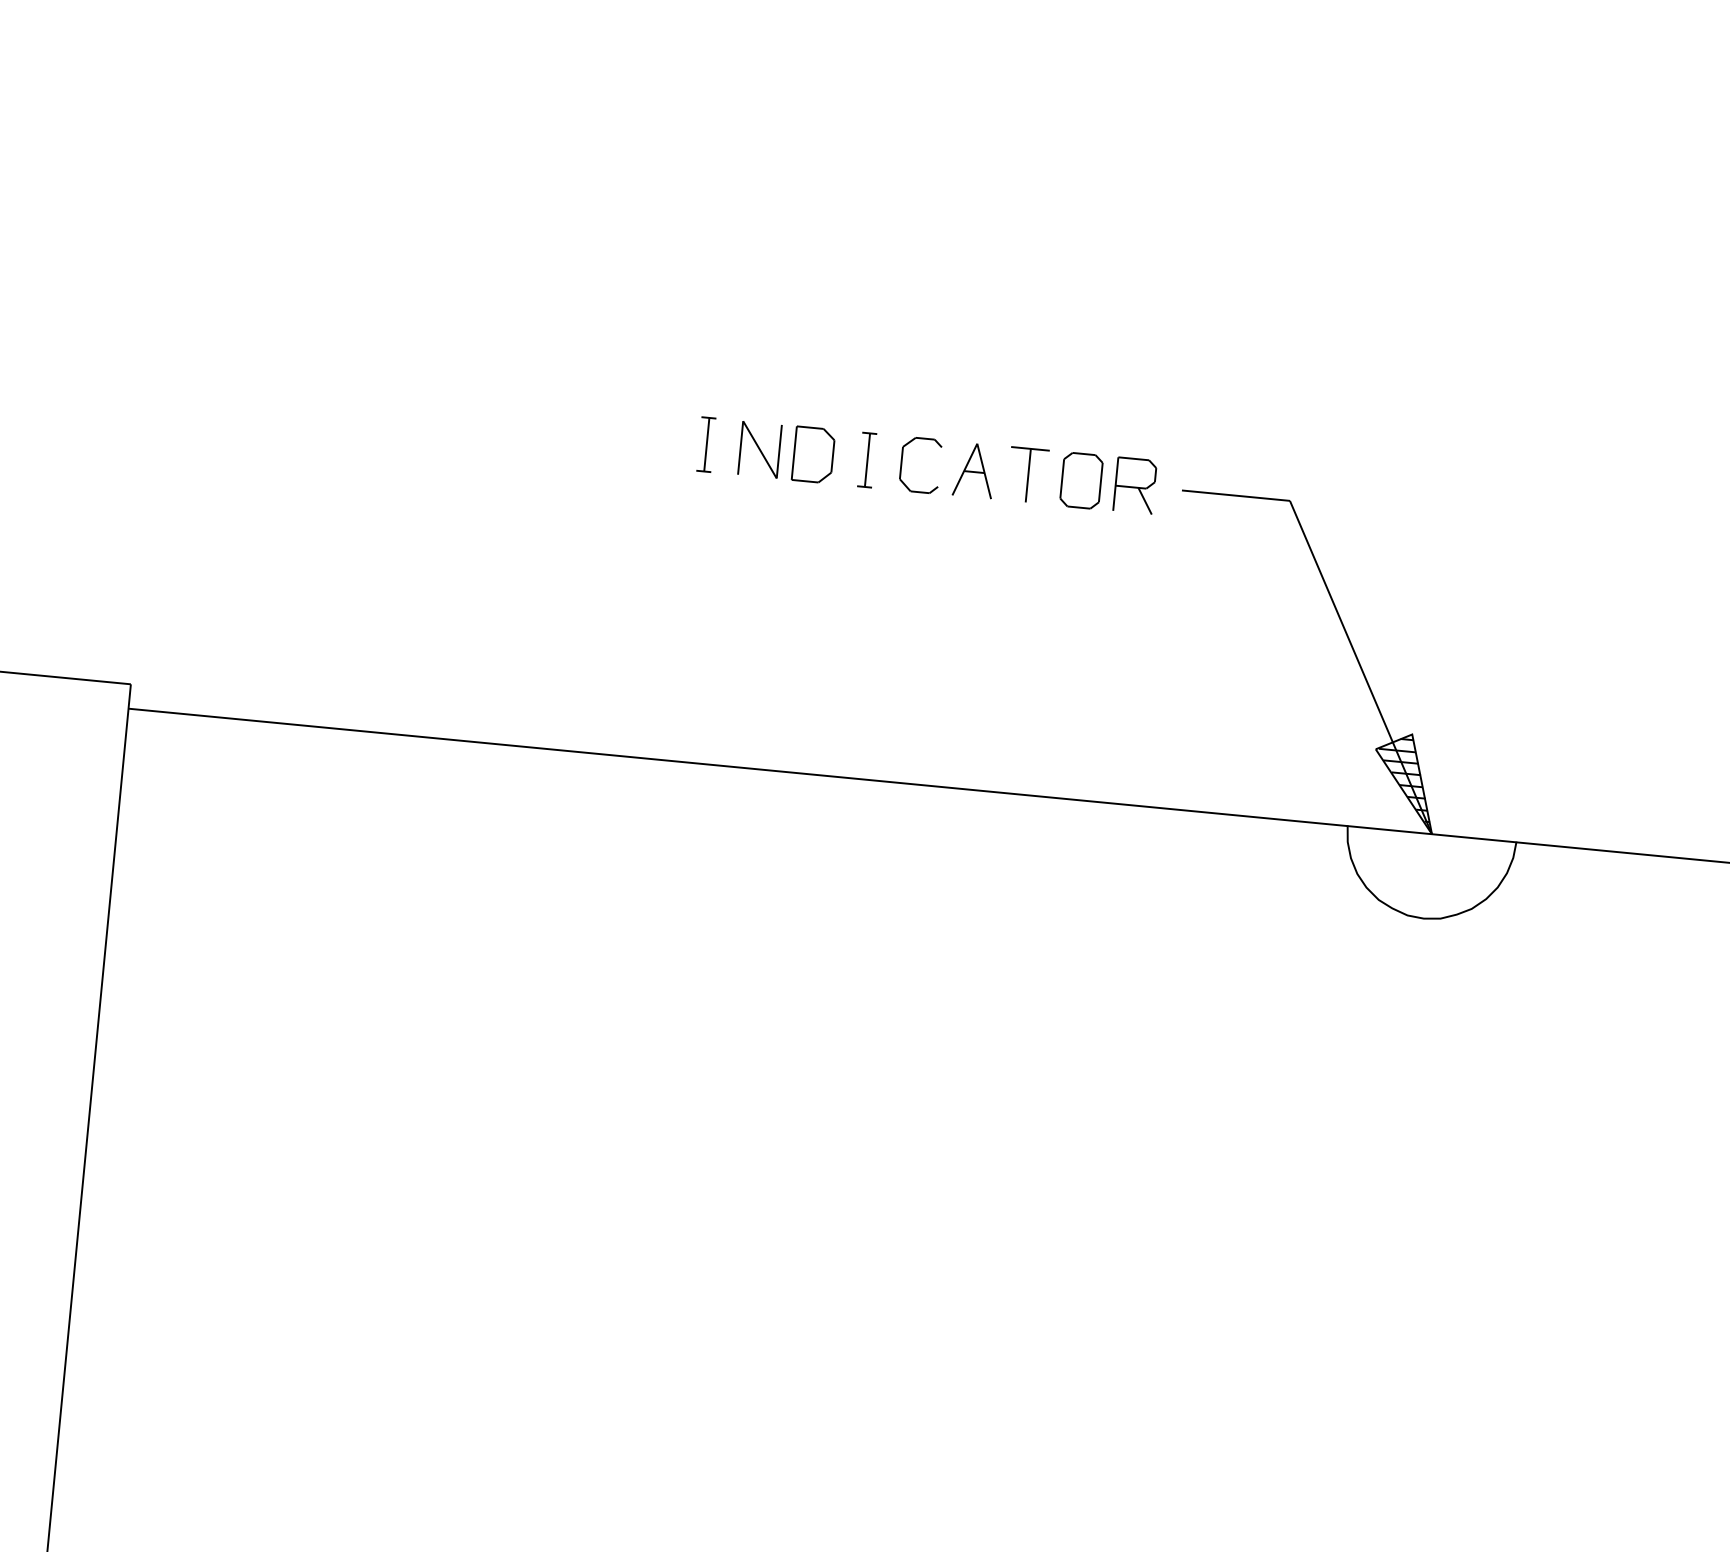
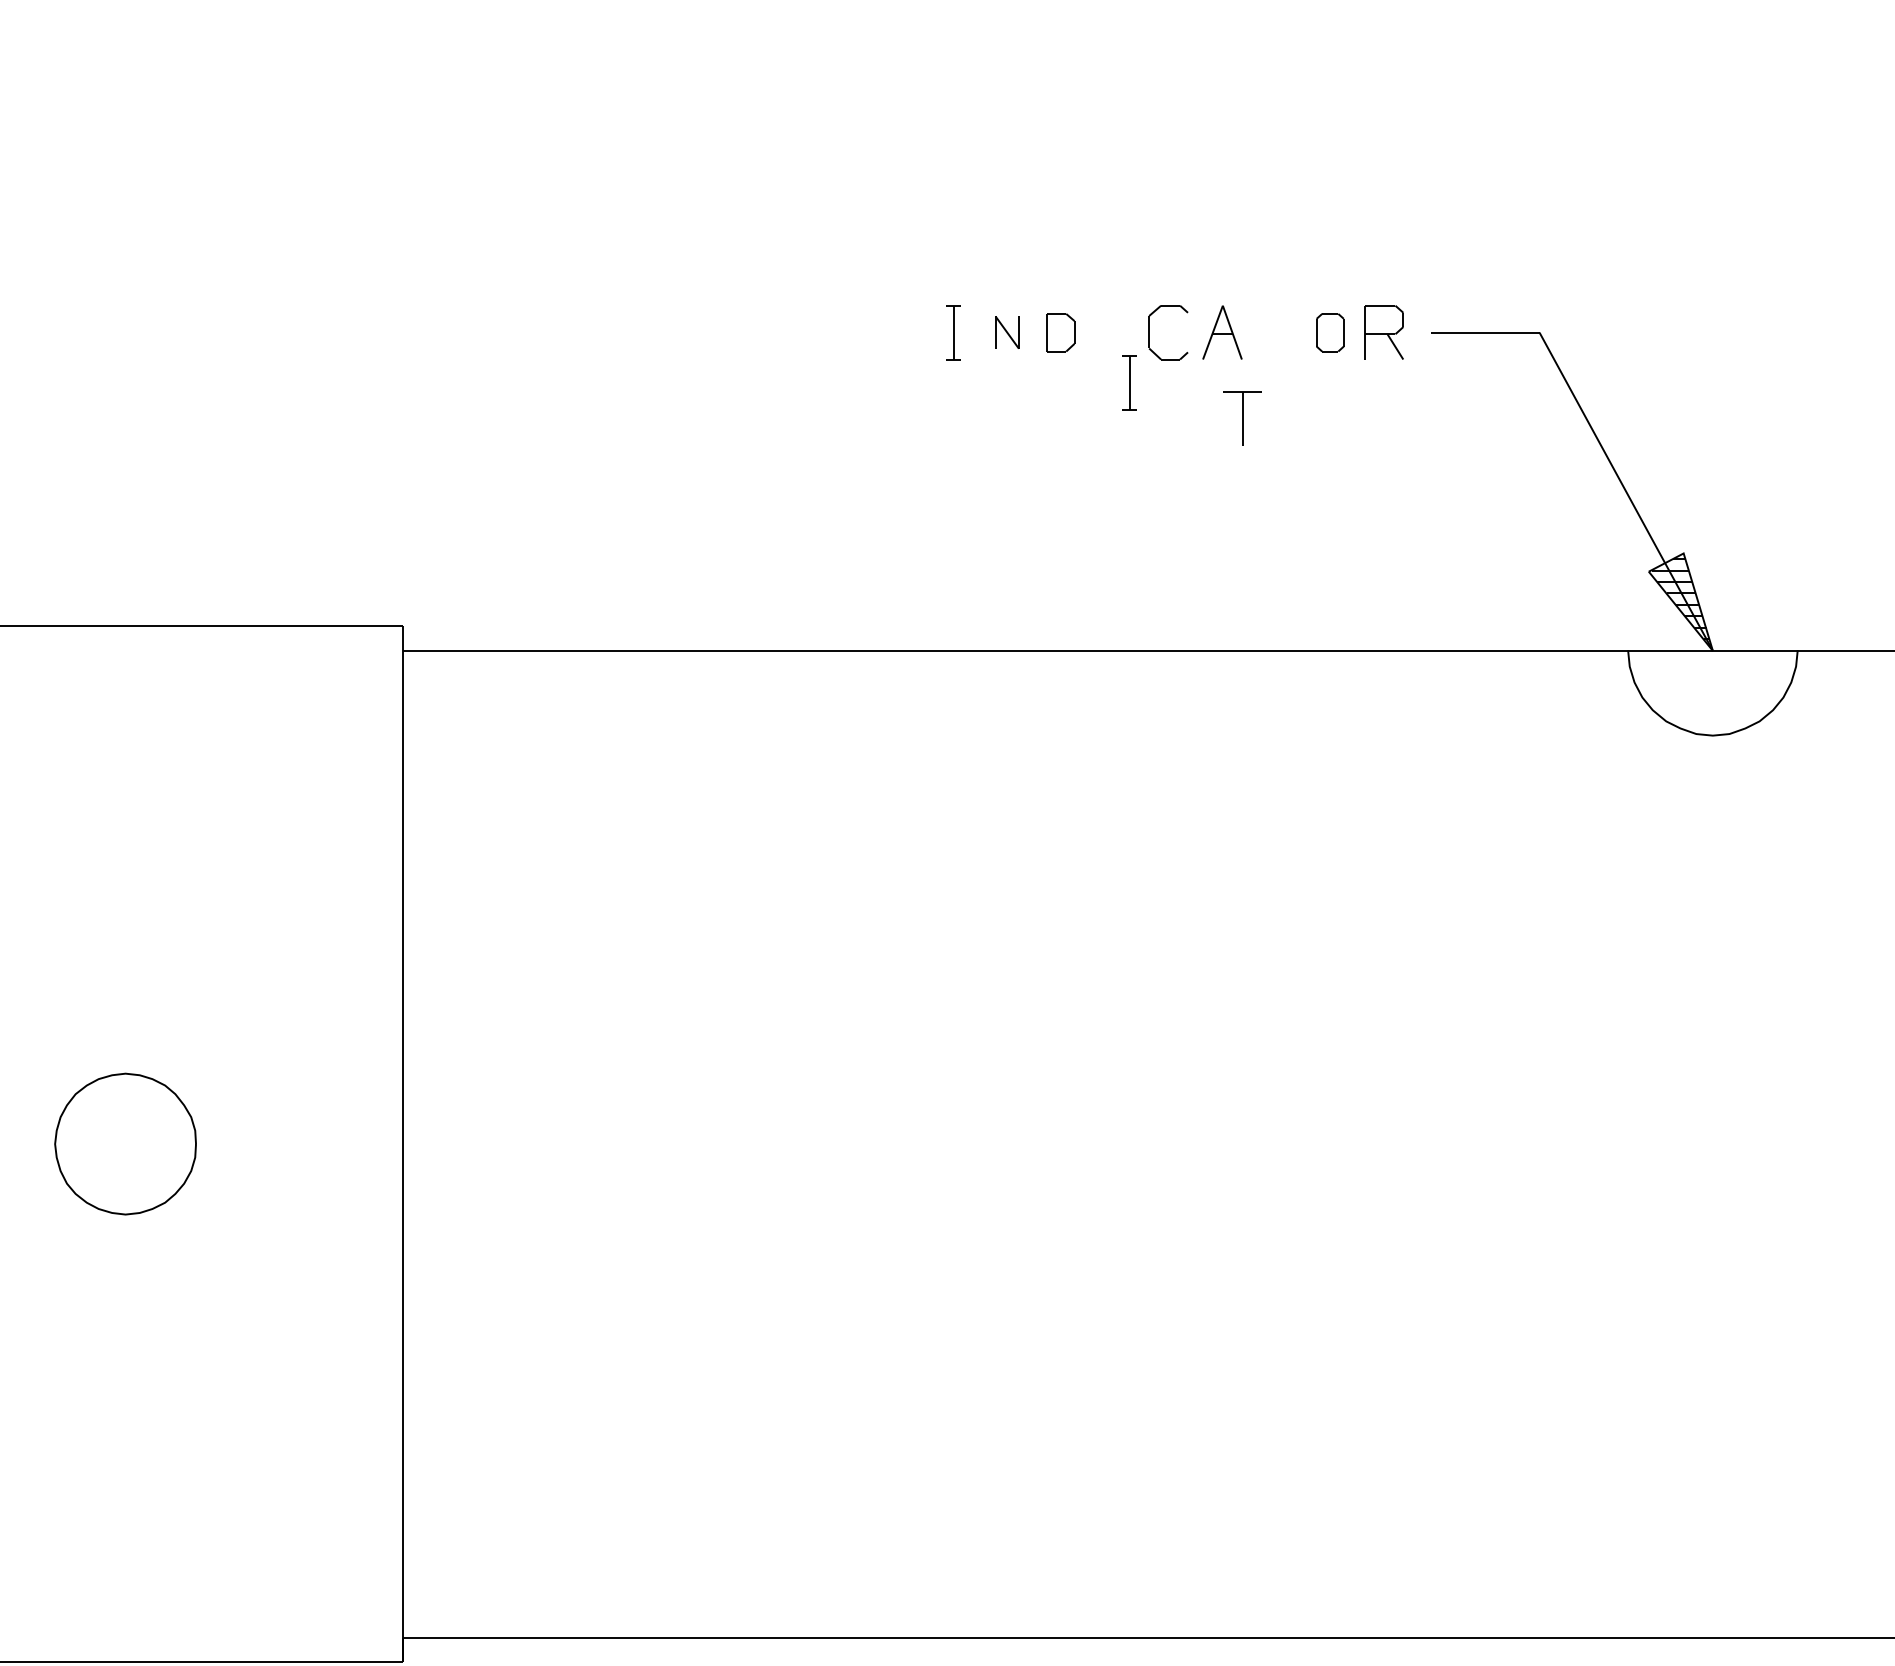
part: (760, 449) -> (1007, 332), size x0.6
part: (813, 454) -> (1060, 332), size x0.7
part: (866, 459) -> (1129, 382), moved
part: (1028, 475) -> (1242, 418), moved
part: (1081, 480) -> (1330, 332), size x0.7

